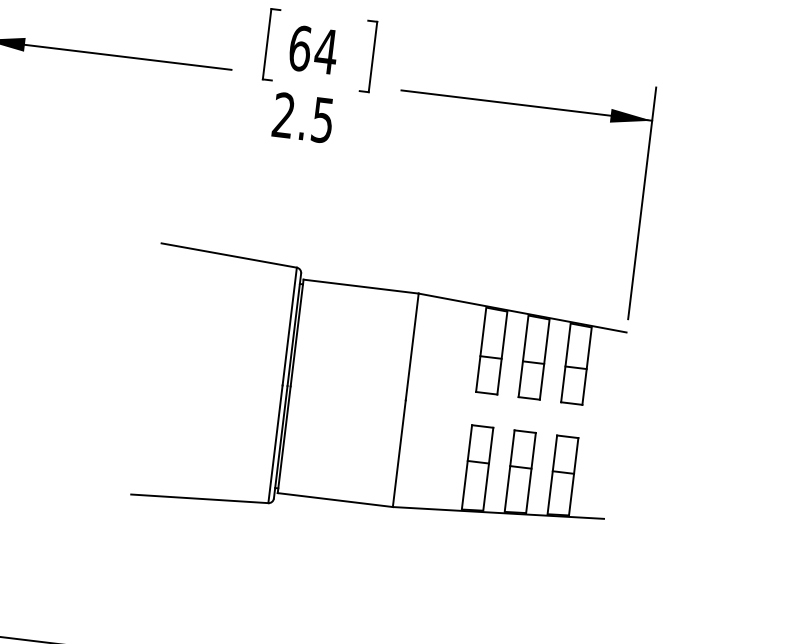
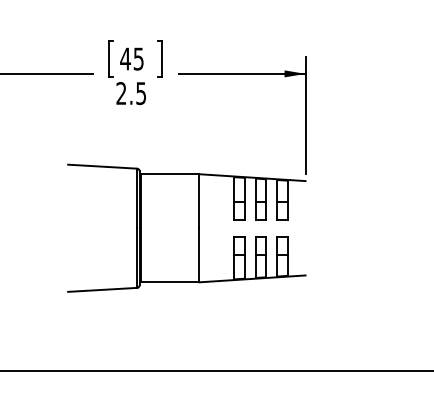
text: (314, 48) -> (132, 58), 64 -> 45

